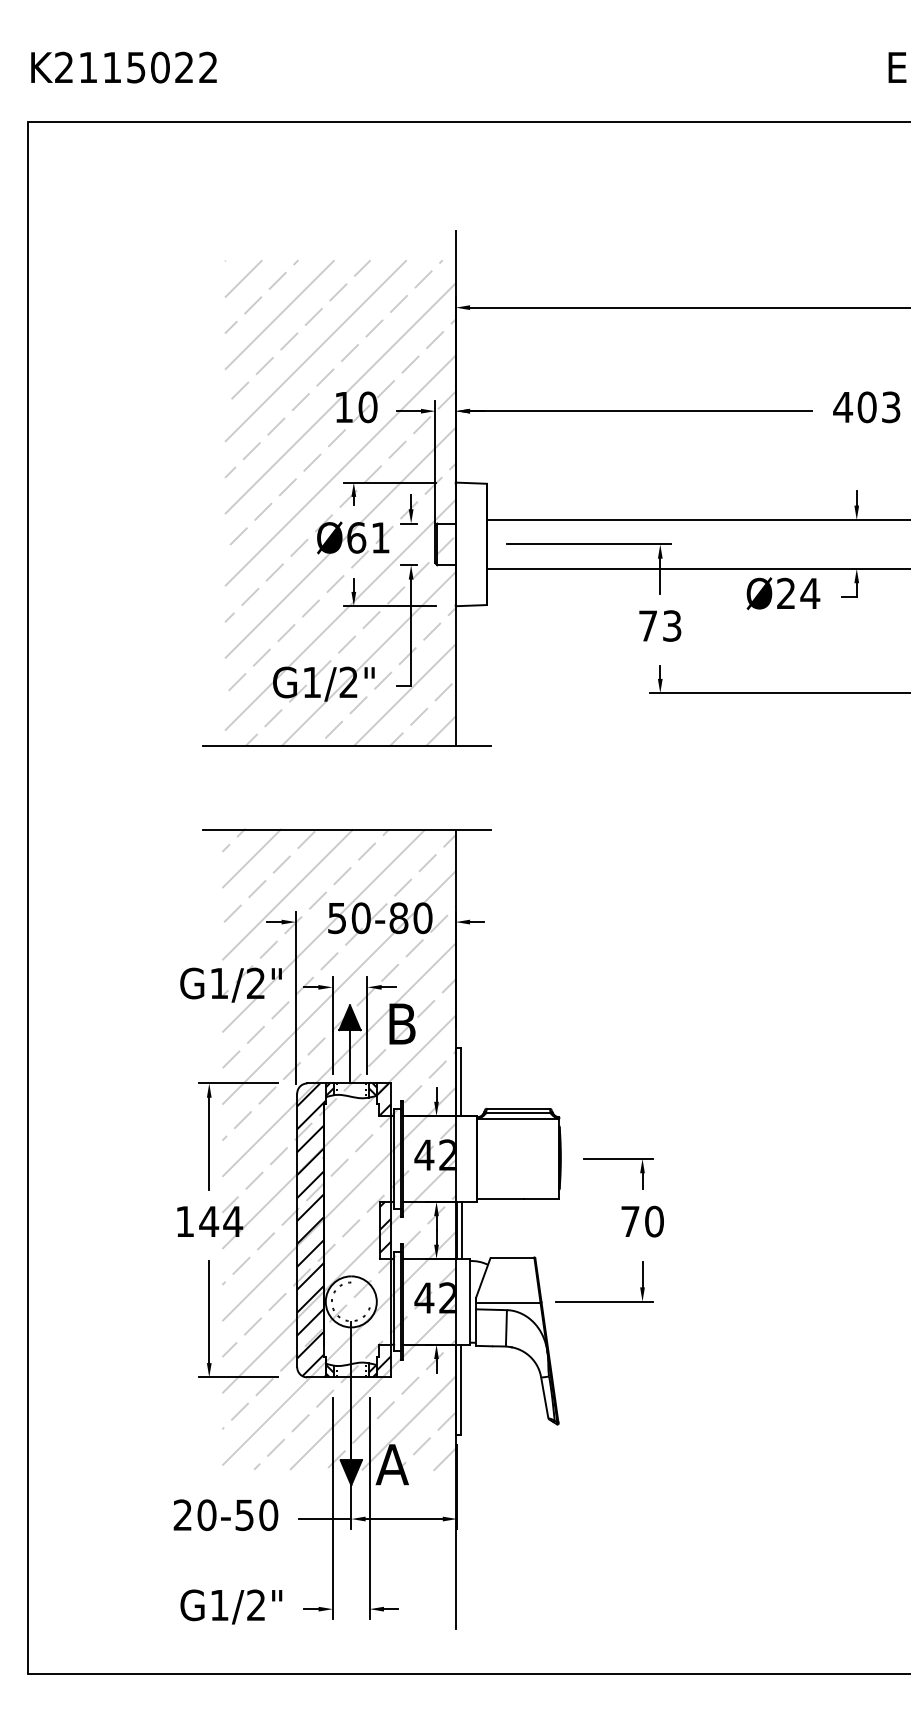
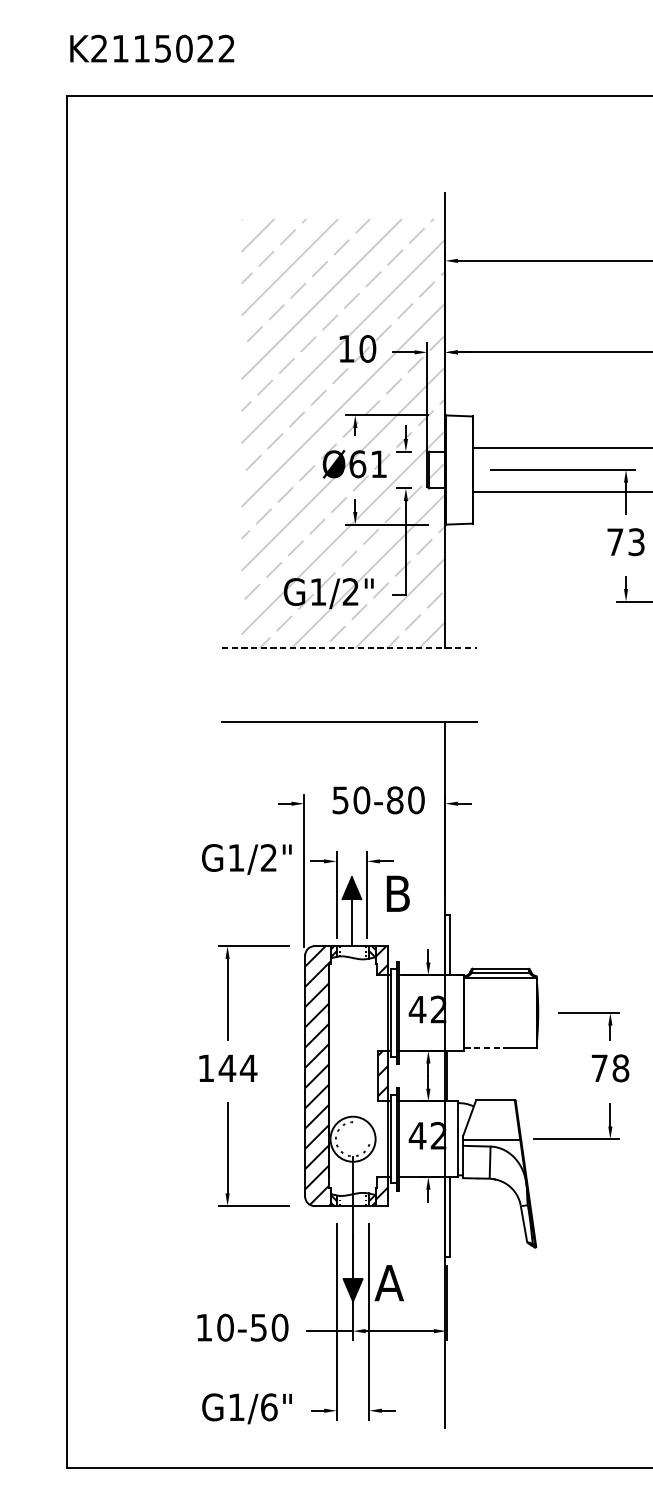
line: (347, 746) -> (349, 648), solid -> dashed
hatch: (338, 1149) -> (341, 1004), removed
line: (501, 1198) -> (485, 1047), solid -> dashed
text: (654, 1221) -> (620, 1068), 70 -> 78
line: (462, 1230) -> (451, 1076), removed
text: (182, 1514) -> (203, 1327), 20-50 -> 10-50
text: (256, 1605) -> (269, 1407), G1/2" -> G1/6"

